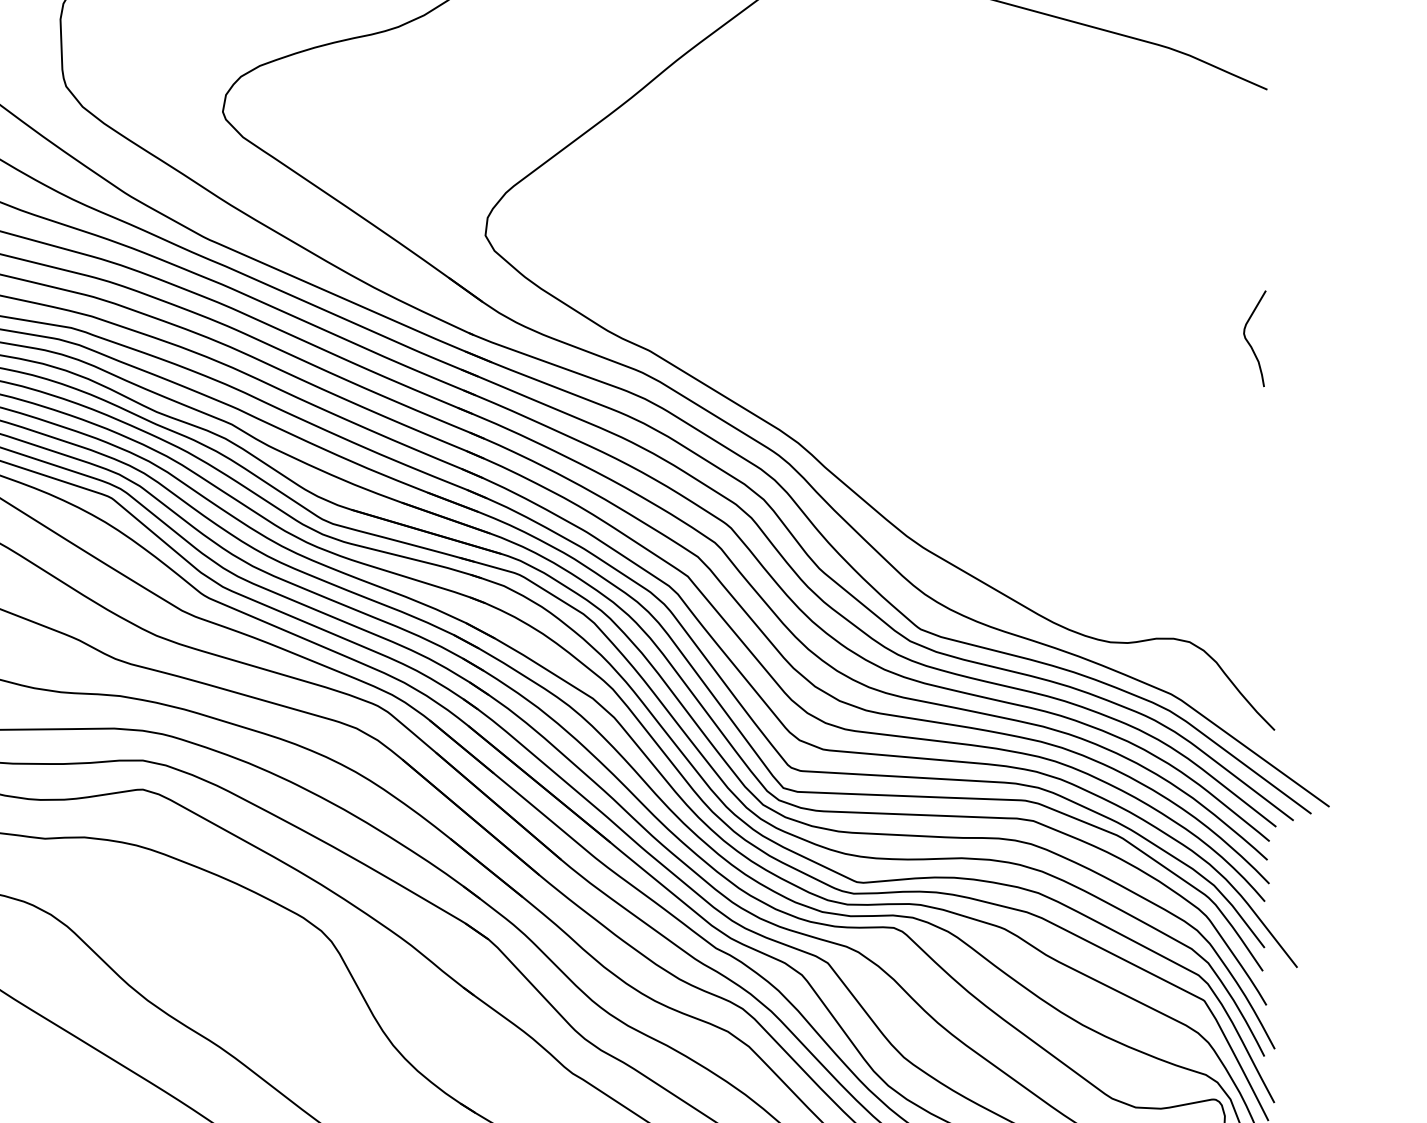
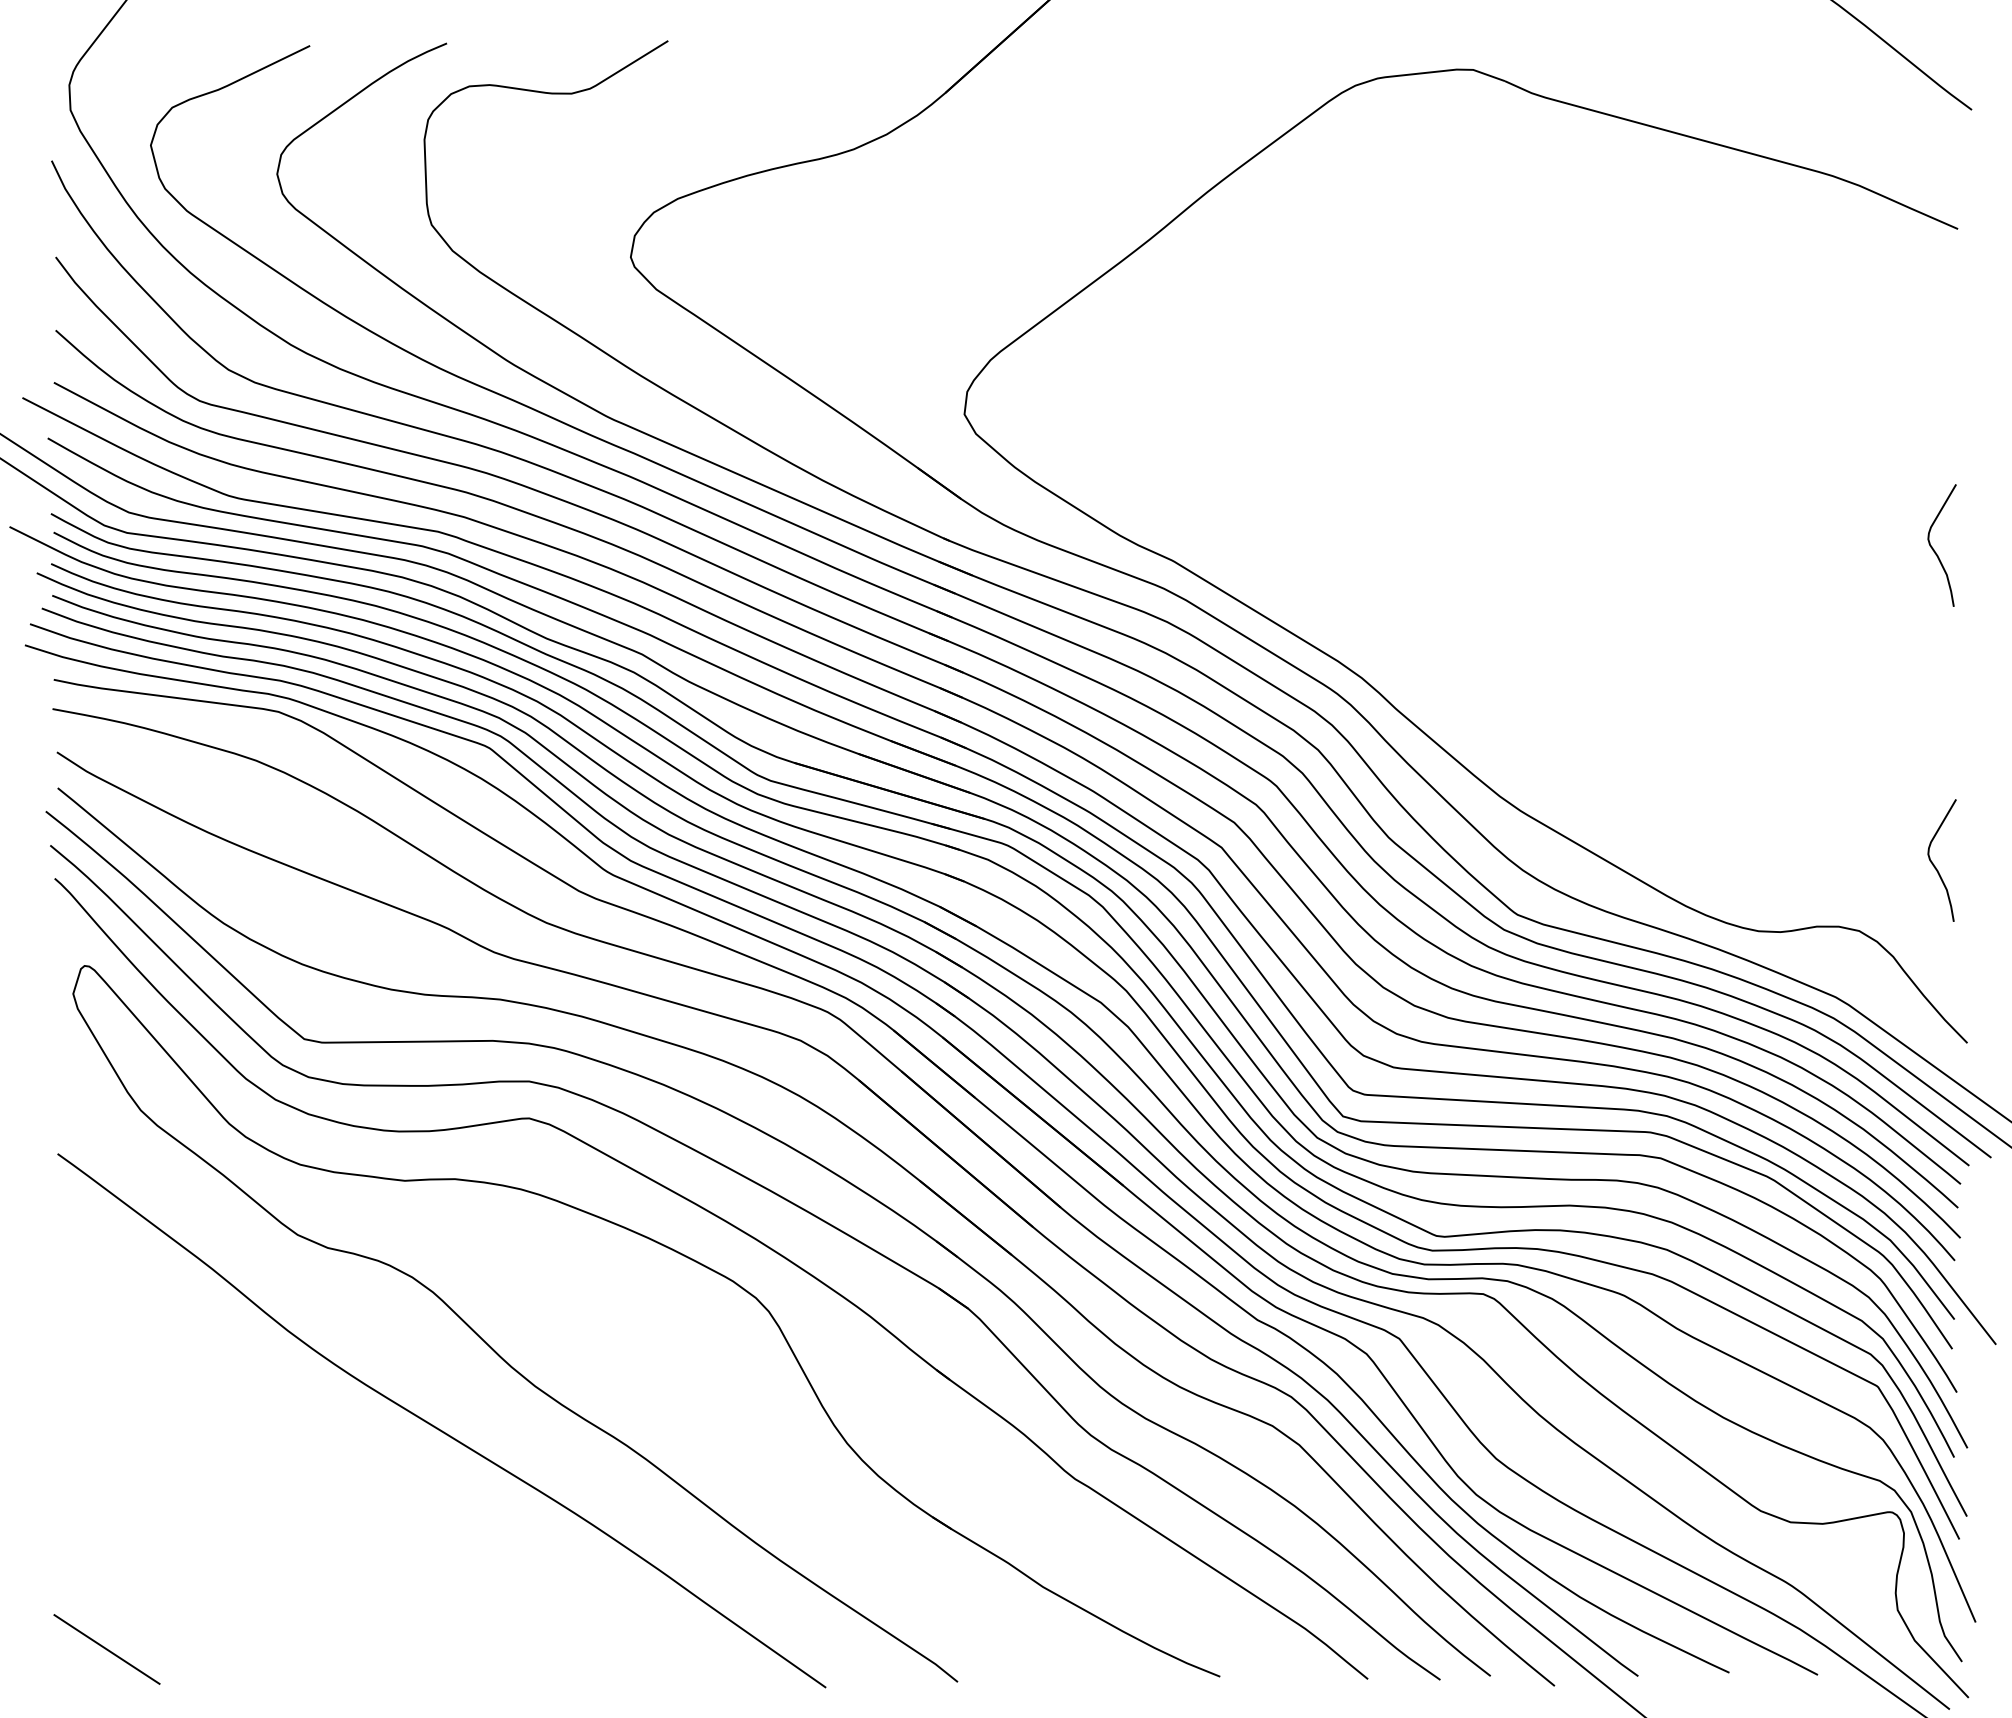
curve: (1248, 589) -> (1934, 864), added

